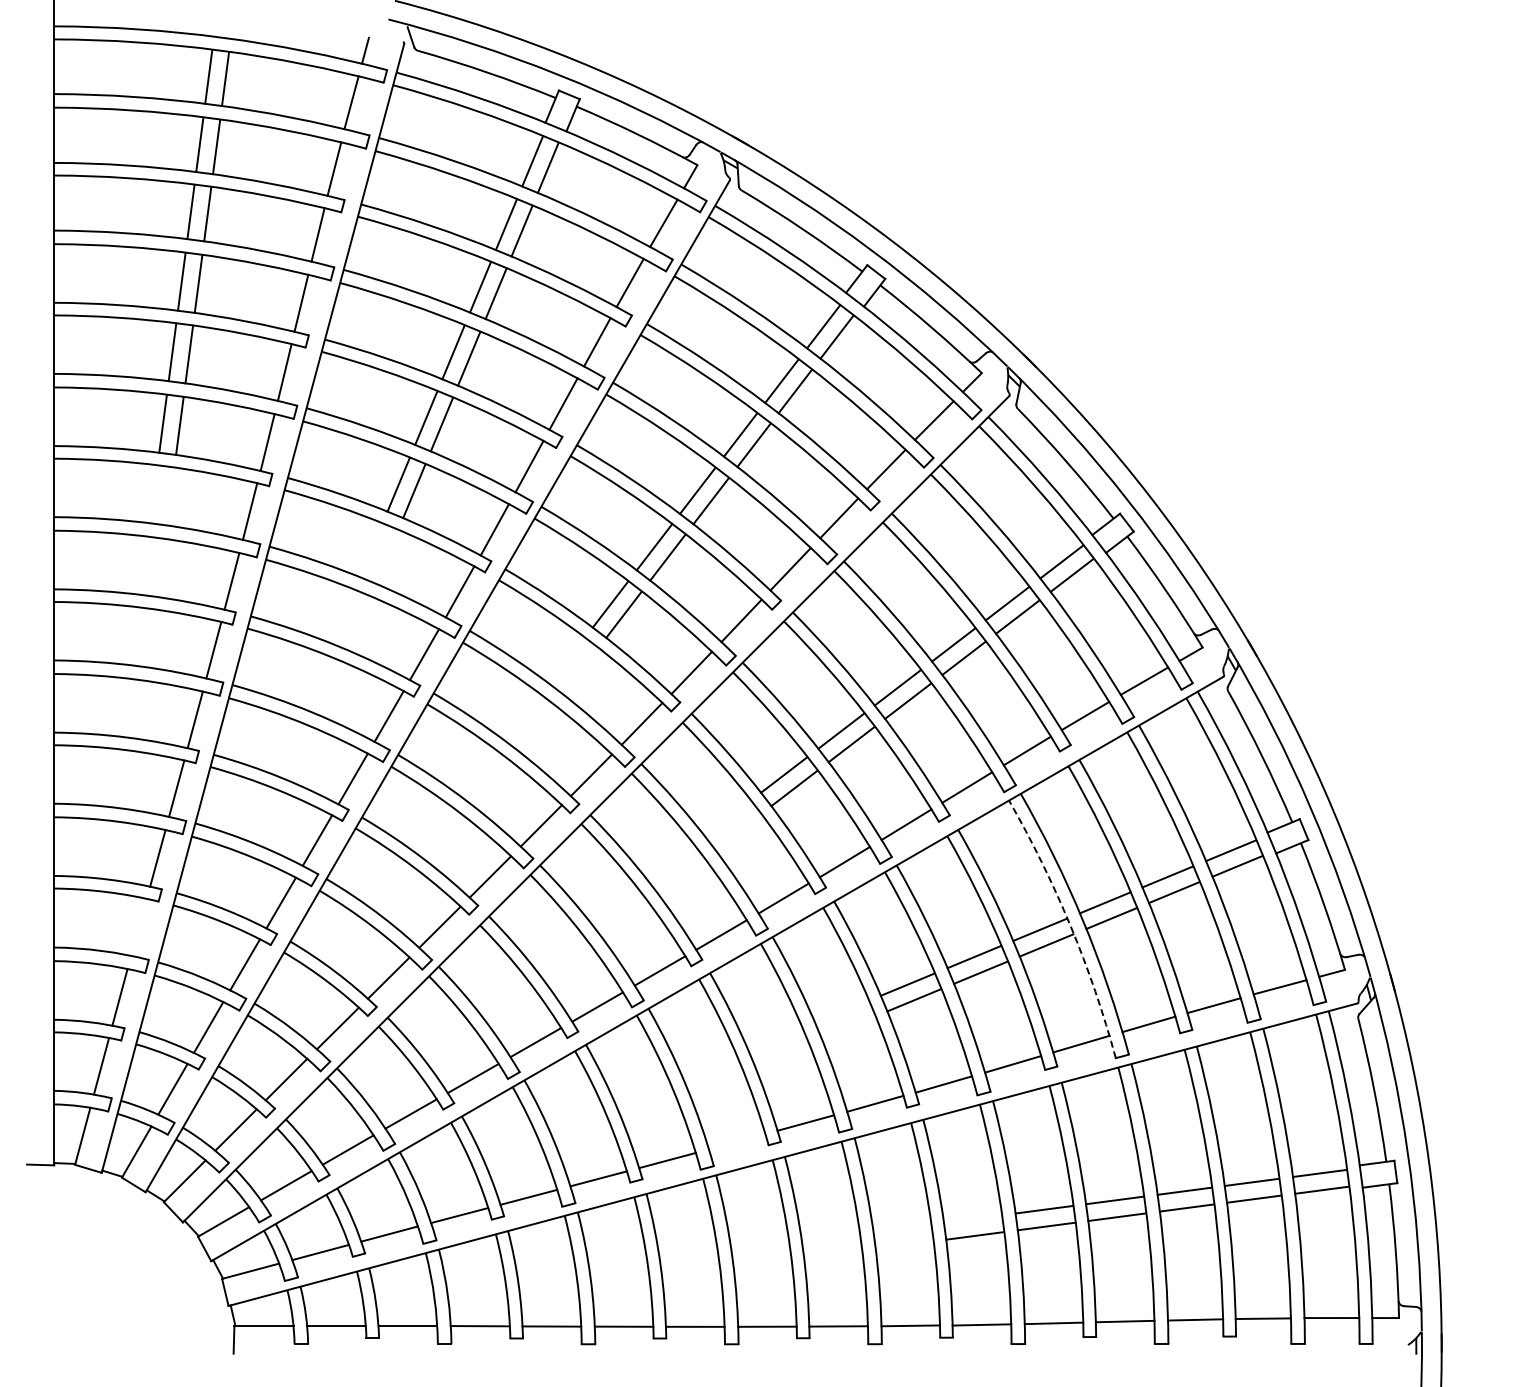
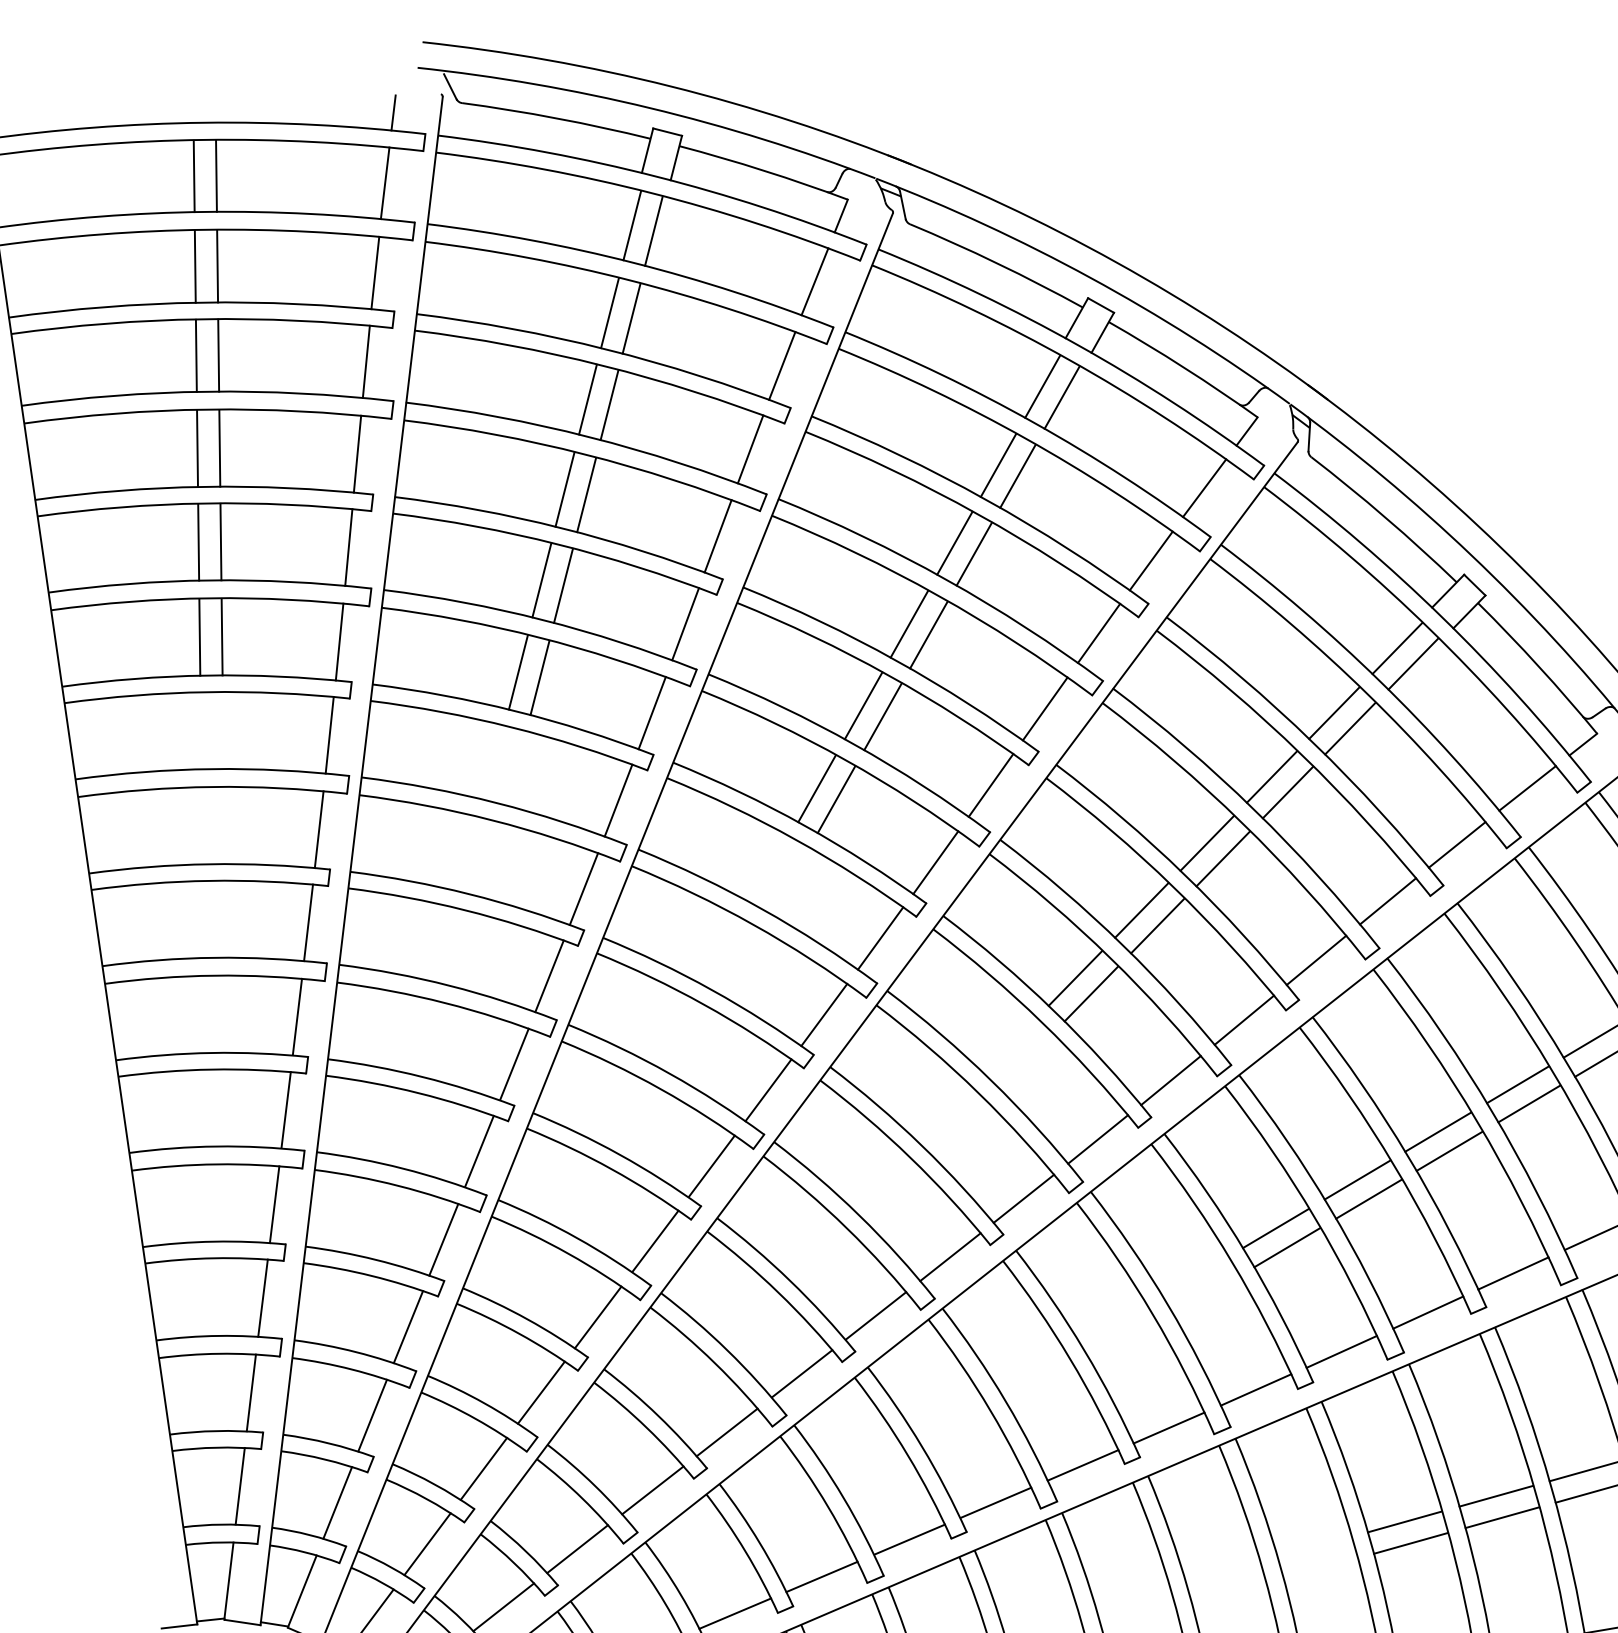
arc: (1070, 925) -> (1476, 1120), dashed -> solid
line: (138, 926) -> (262, 1297), added
line: (736, 1141) -> (1082, 1465), added
line: (972, 1218) -> (1404, 1521), added

